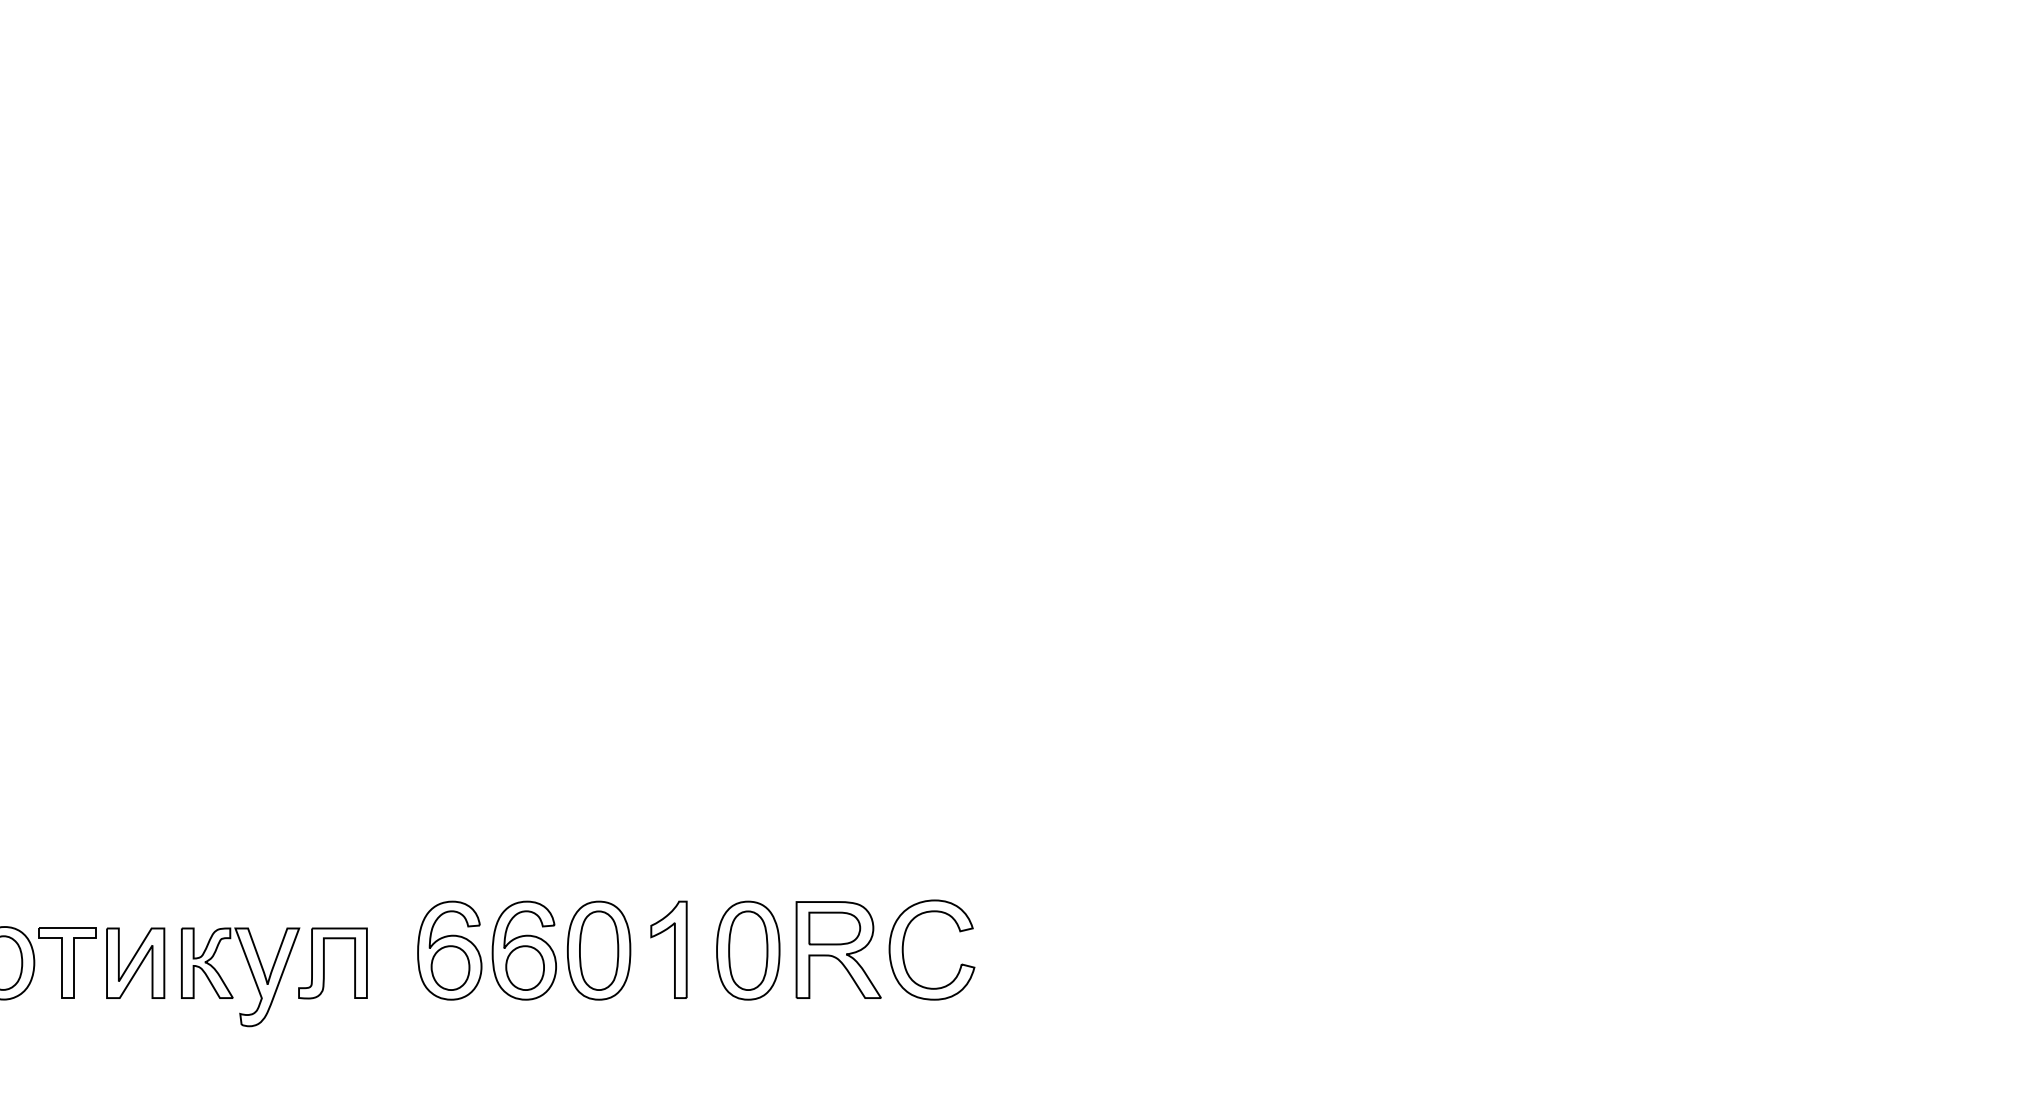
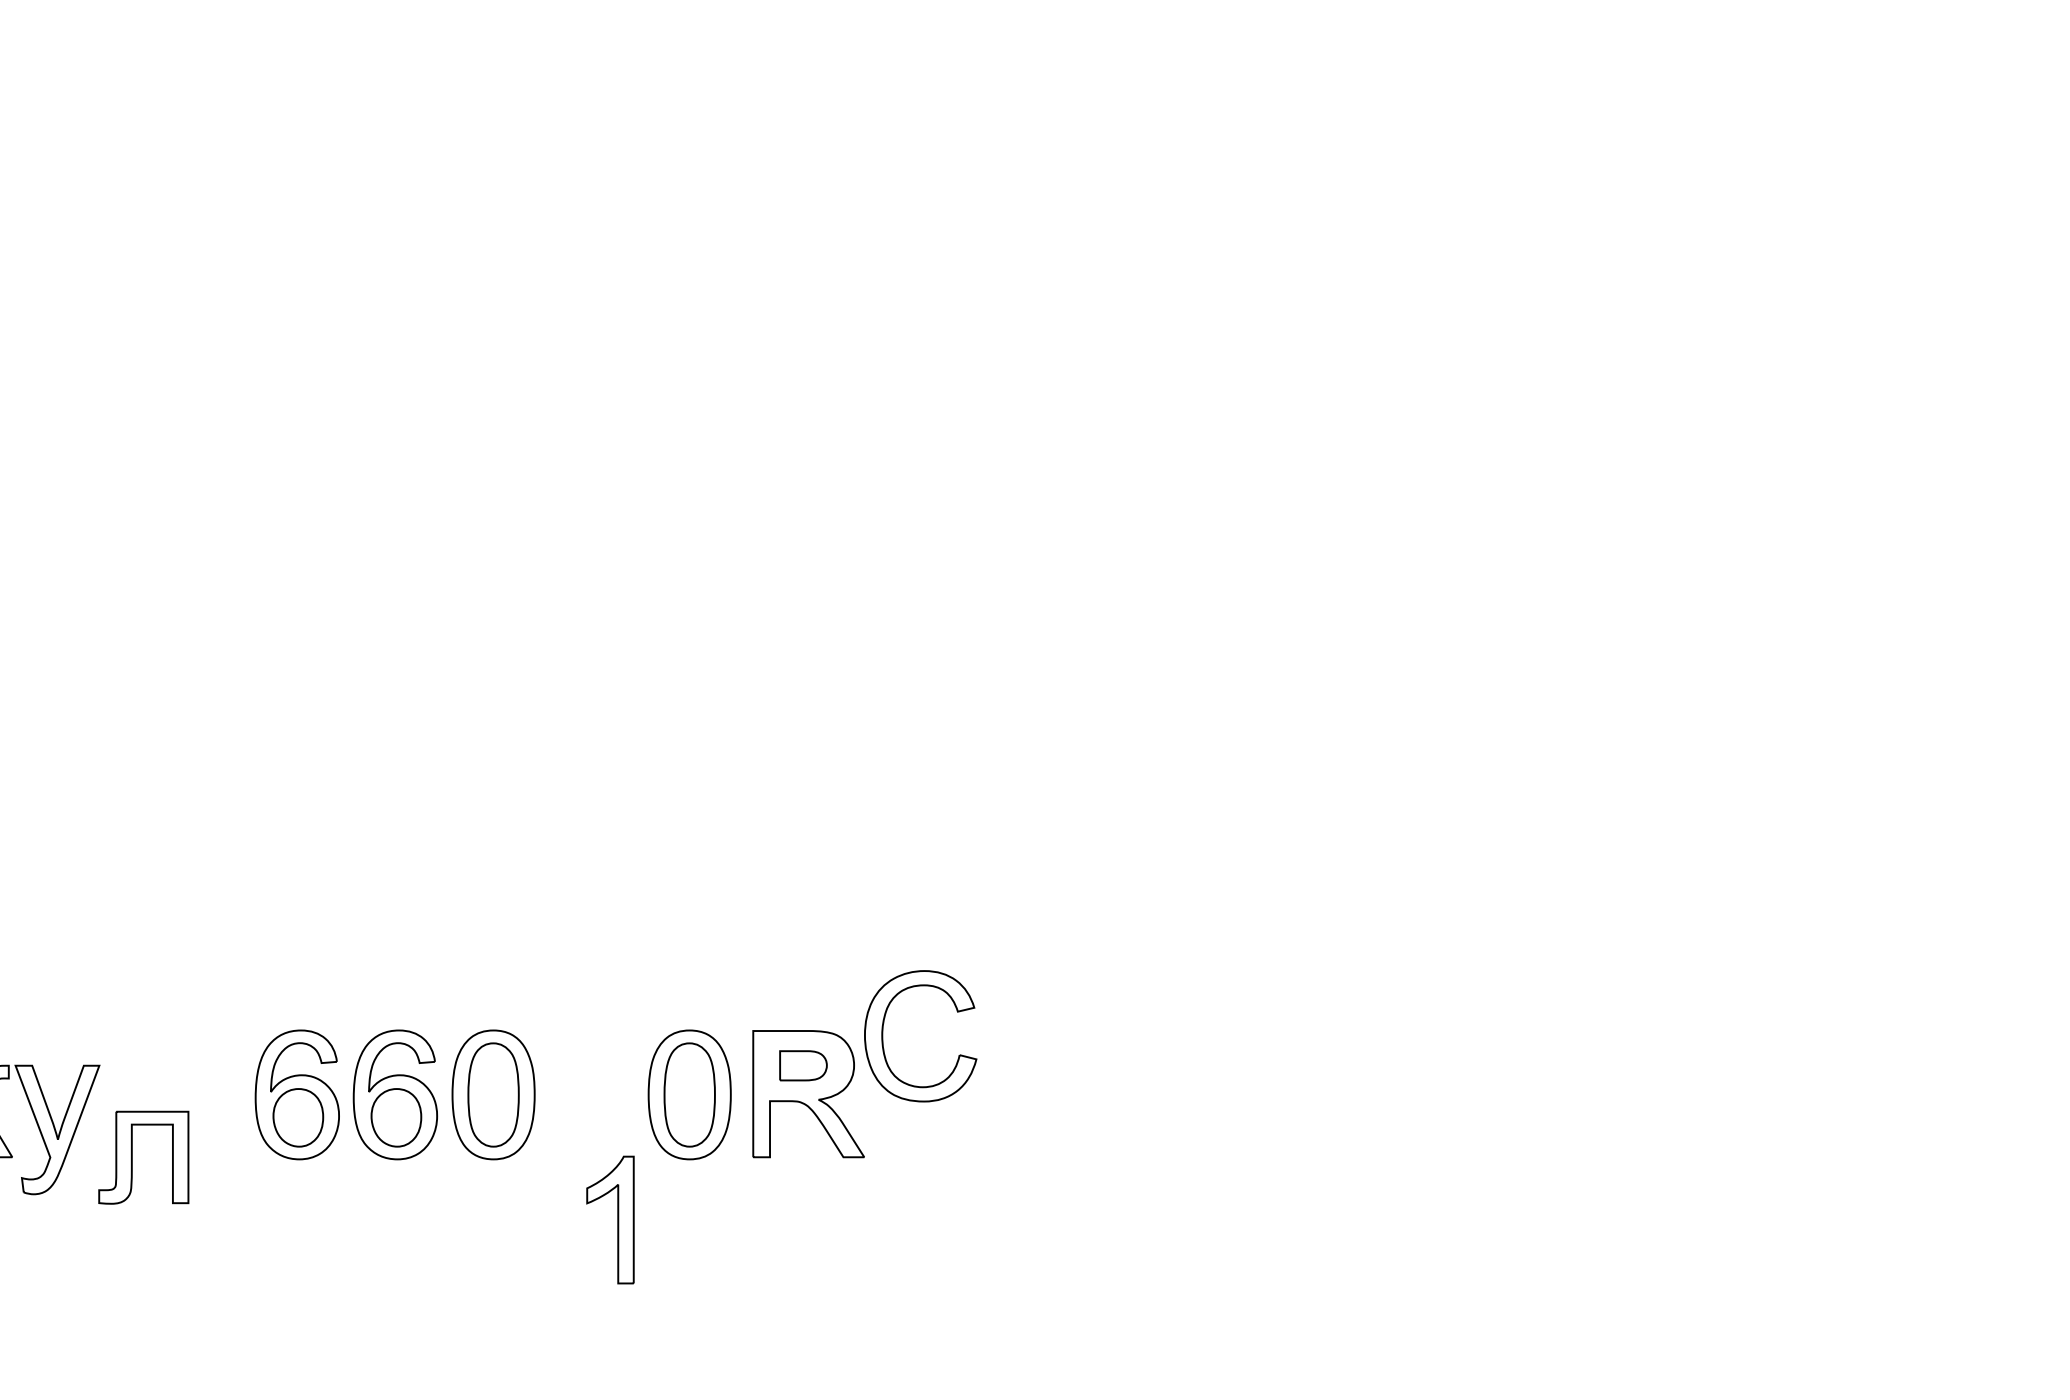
part: (834, 928) -> (803, 1065), size x0.7
part: (668, 949) -> (609, 1219), moved
part: (903, 949) -> (883, 1035), moved
part: (324, 963) -> (132, 1157), moved

